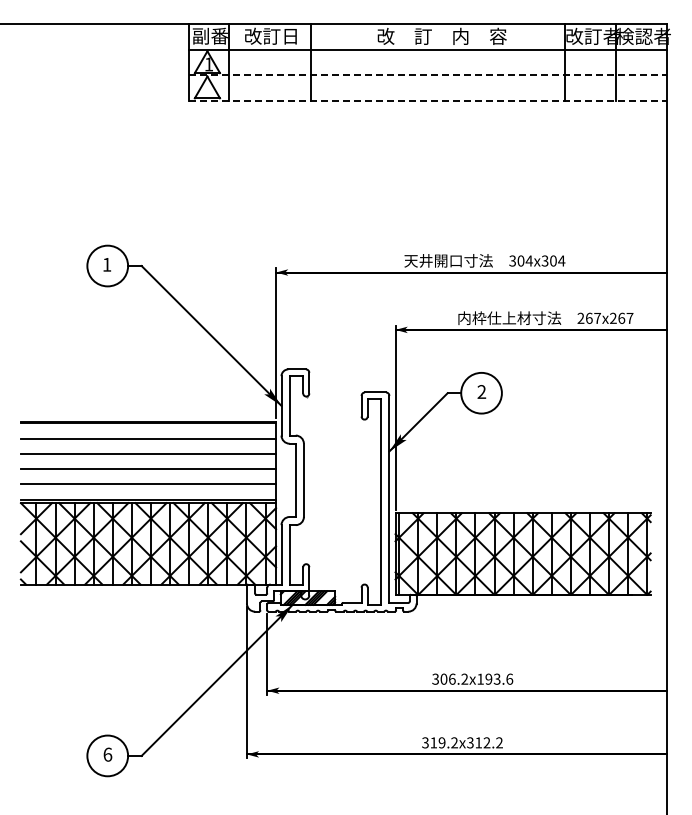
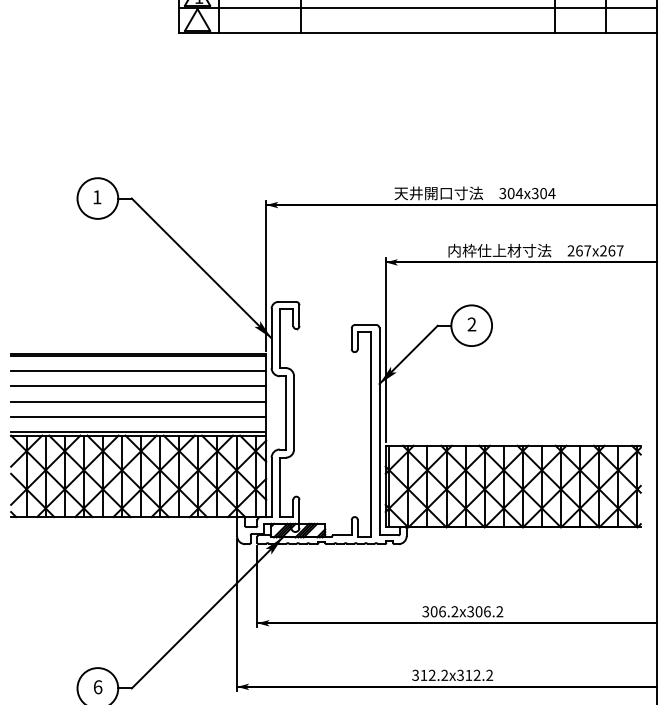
line: (428, 75) -> (418, 8), dashed -> solid
line: (428, 100) -> (418, 33), dashed -> solid
text: (495, 678) -> (485, 611), 306.2x193.6 -> 306.2x306.2
text: (441, 743) -> (431, 676), 319.2x312.2 -> 312.2x312.2

